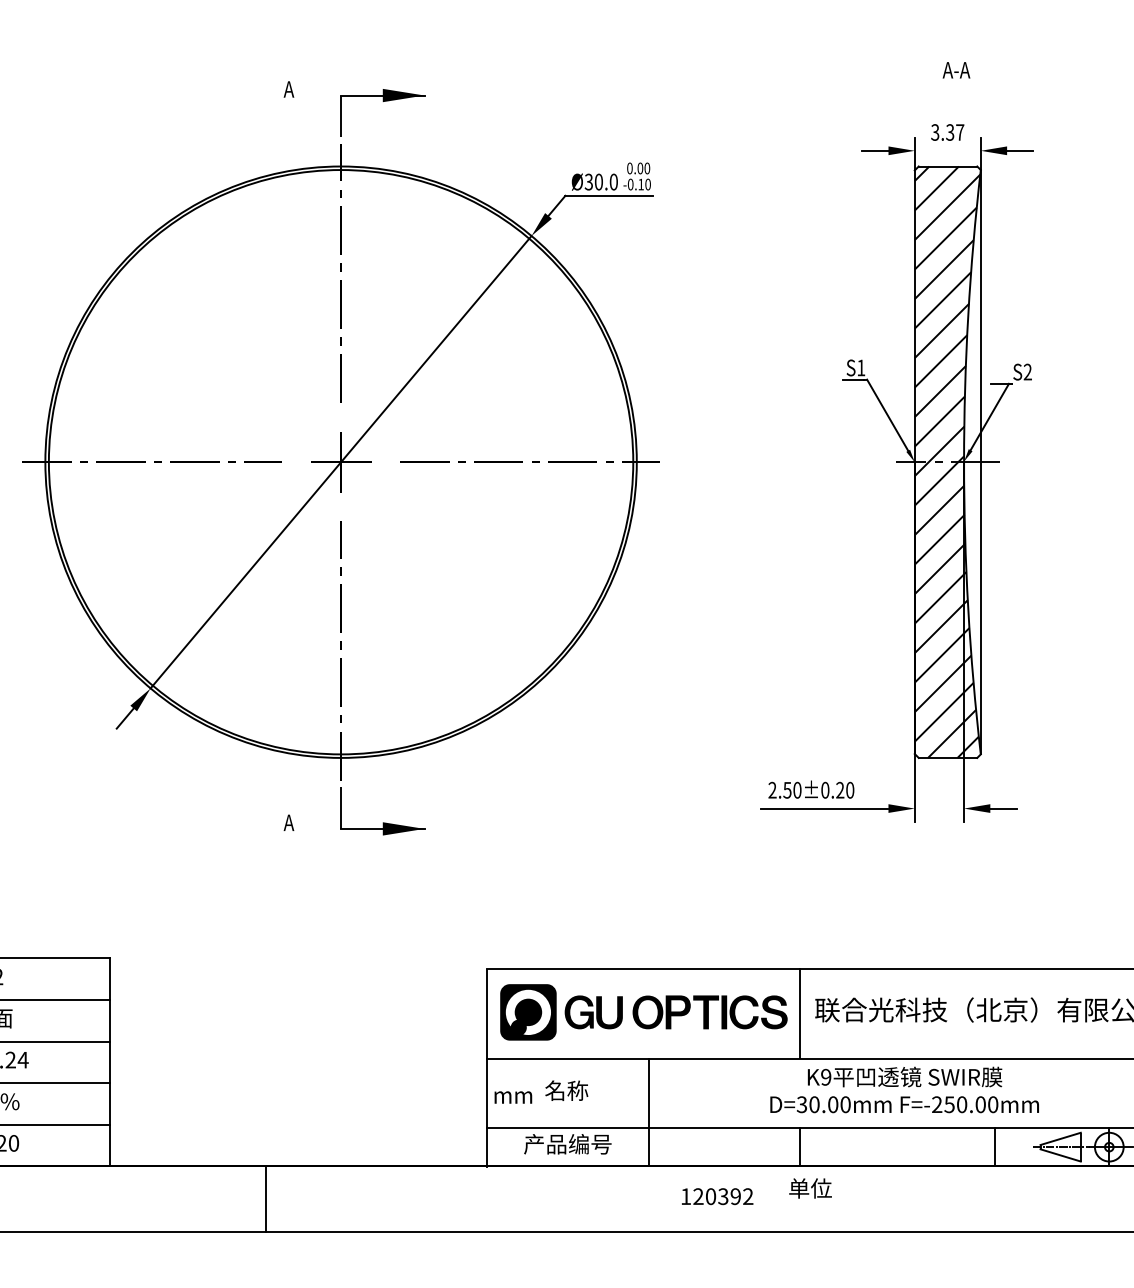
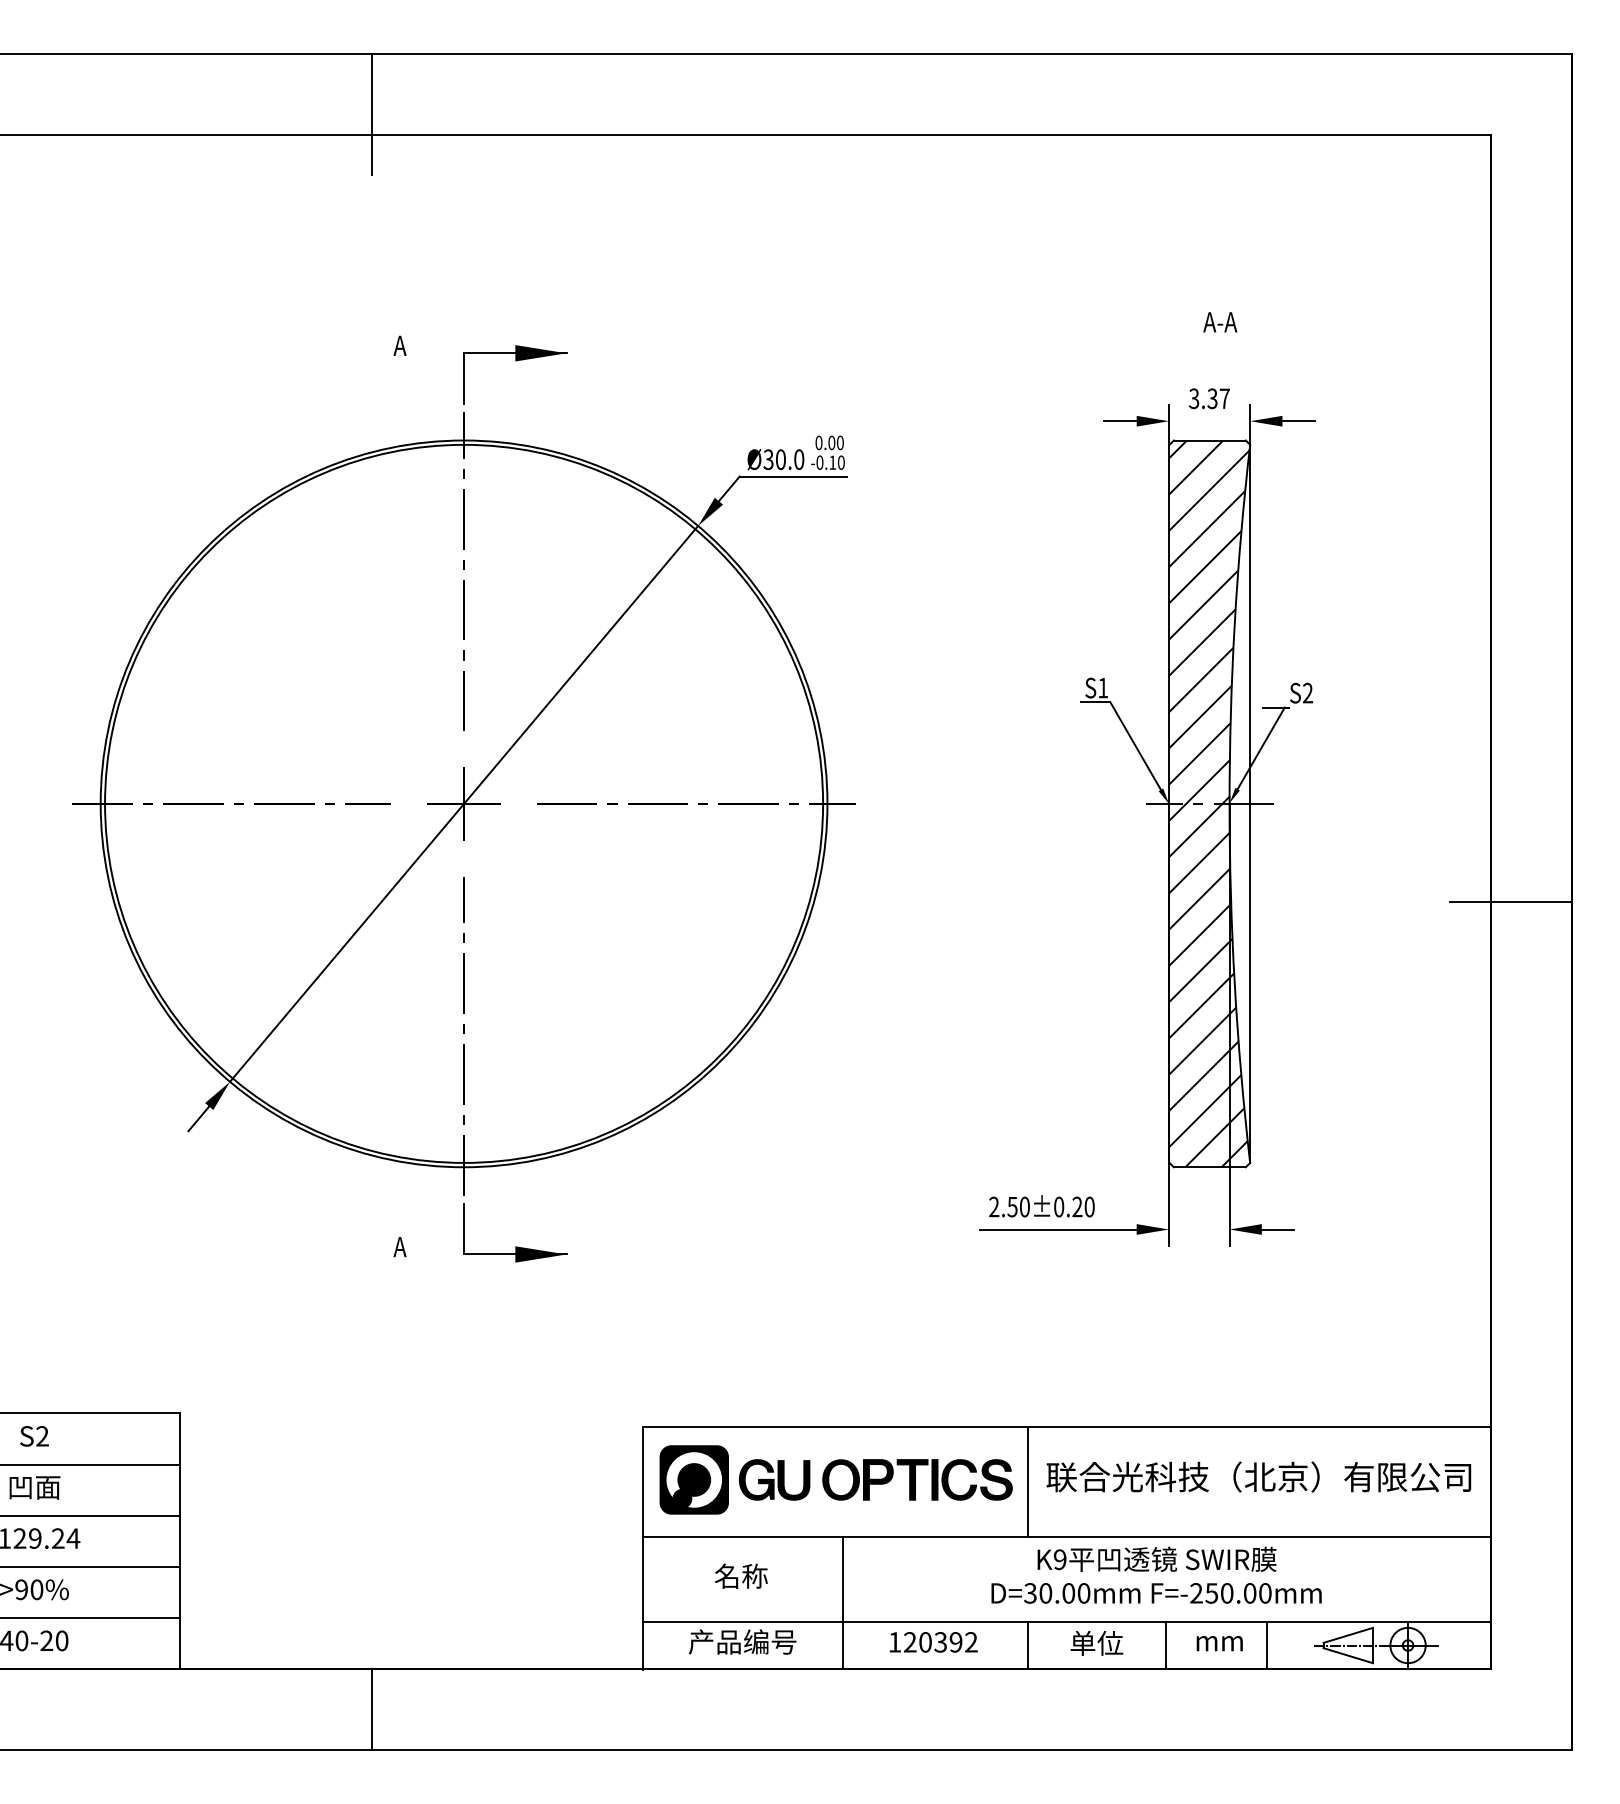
text: (513, 1097) -> (1219, 1643), moved
line: (911, 1147) -> (1165, 1645), added
text: (810, 1187) -> (1096, 1642), moved
text: (717, 1196) -> (933, 1642), moved

